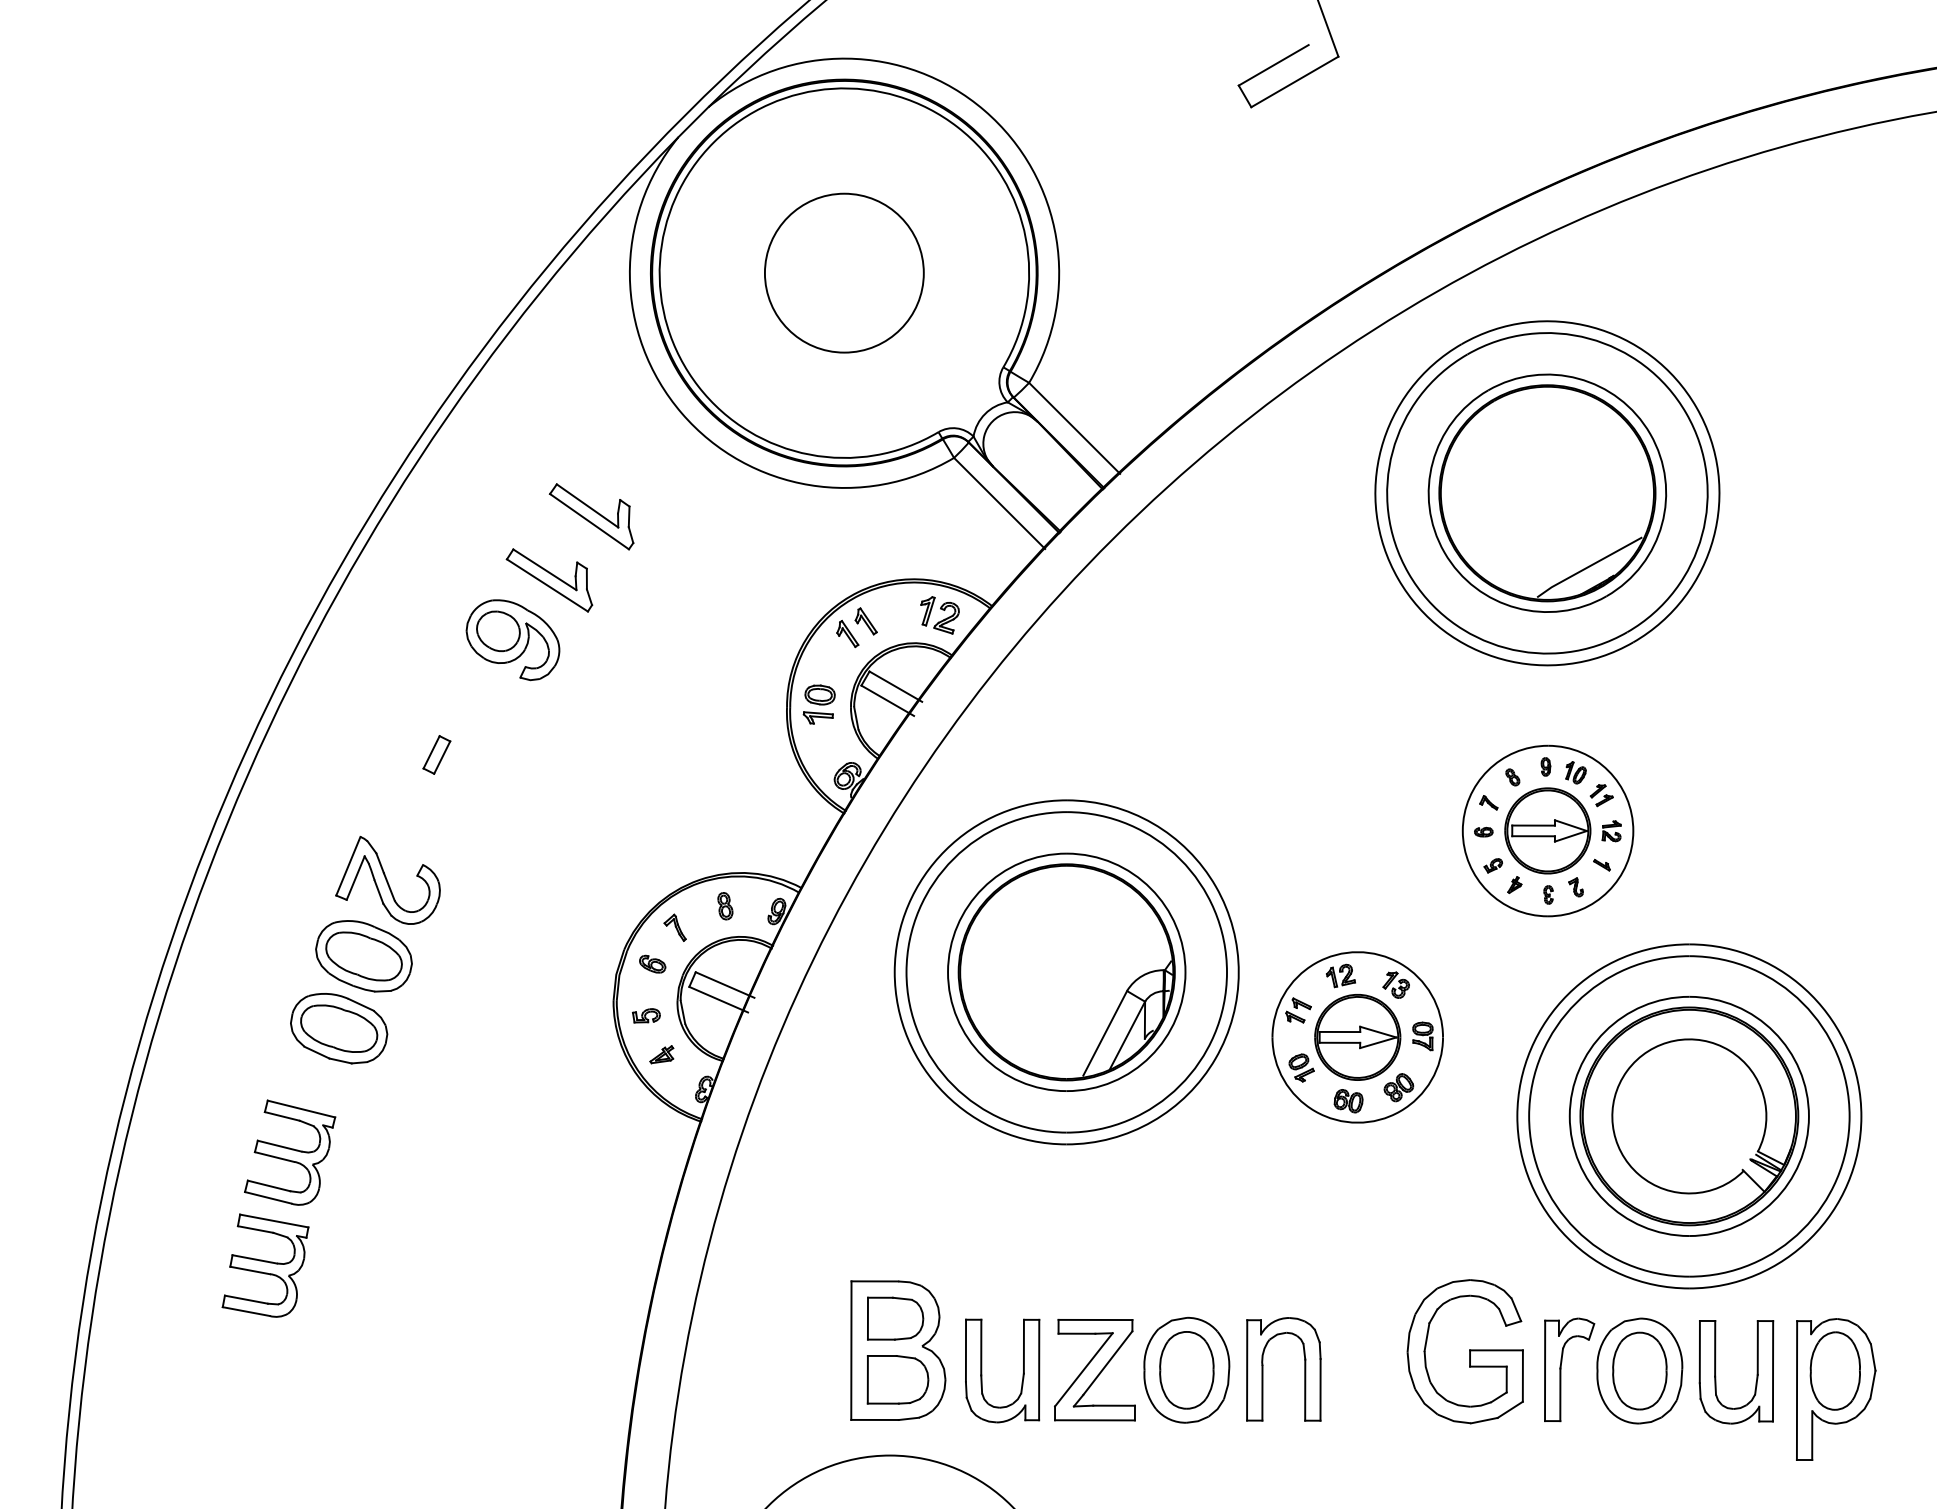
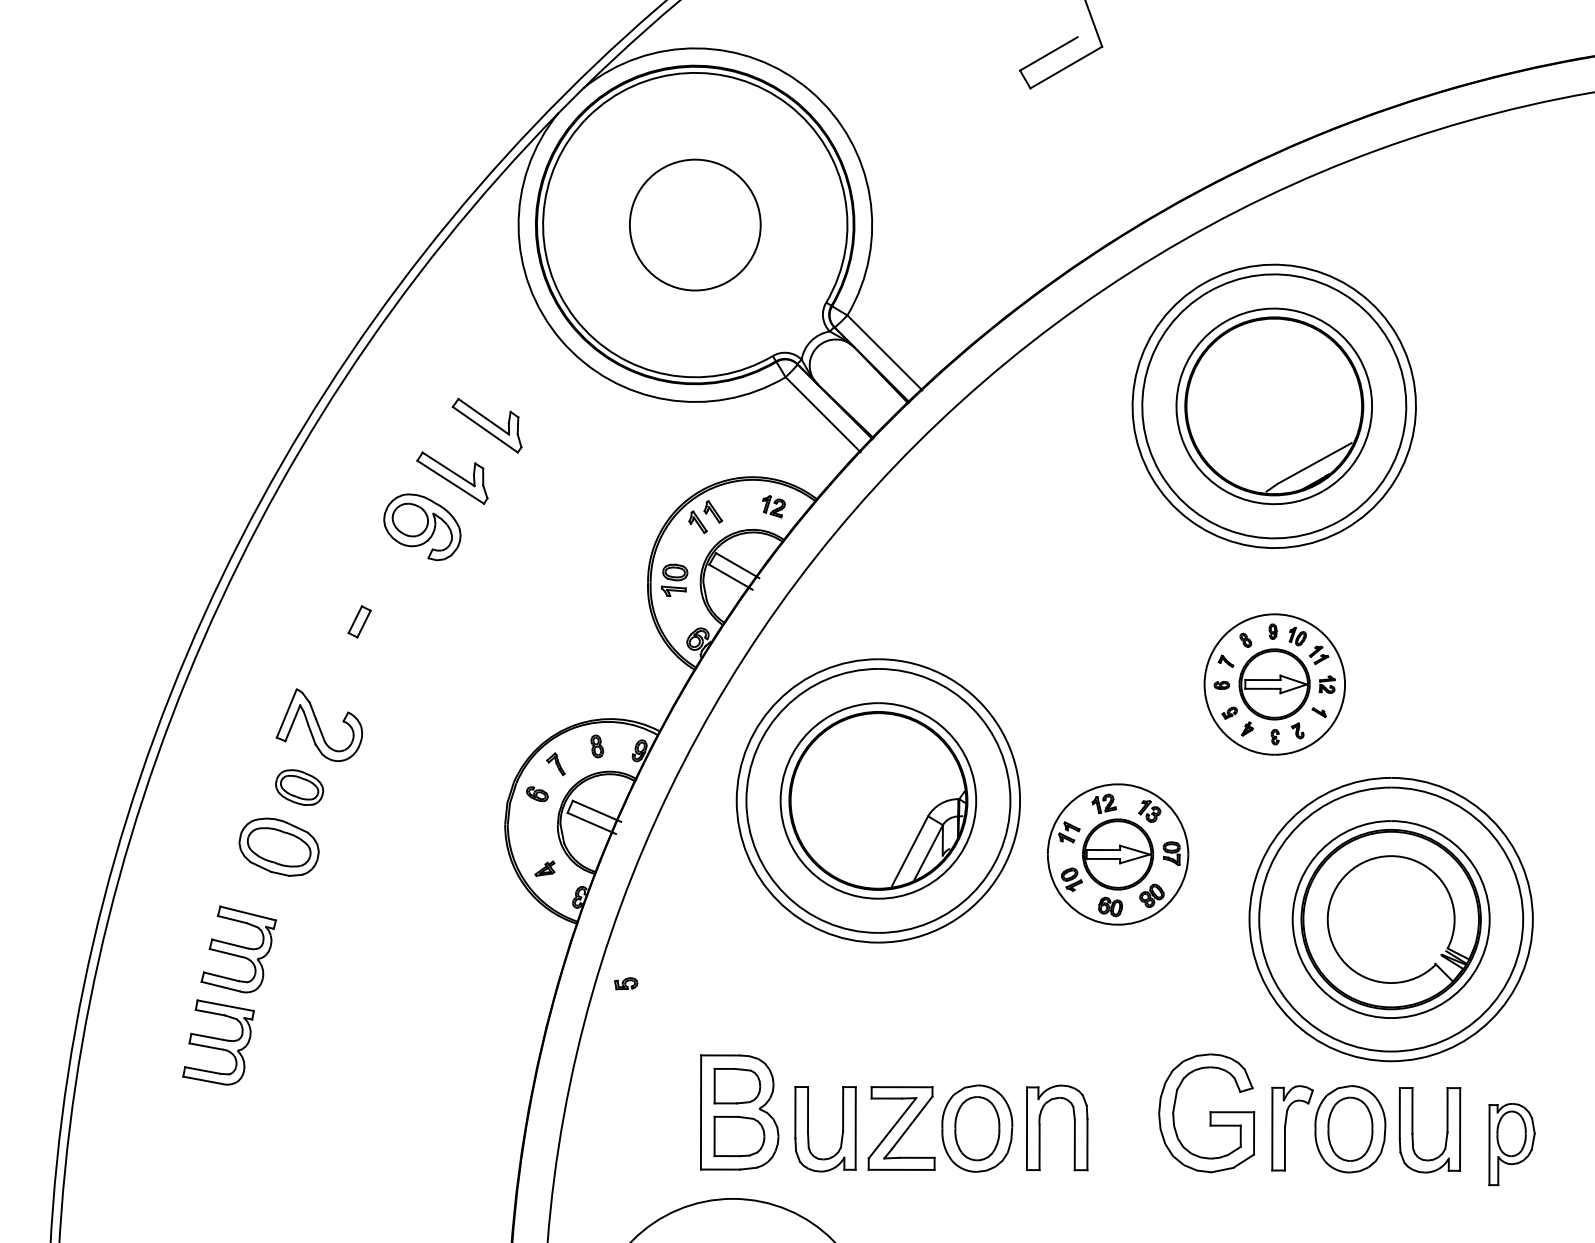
part: (939, 614) -> (773, 506), size x0.7
part: (363, 956) -> (299, 787), size x0.6
part: (646, 1015) -> (626, 983), moved
part: (1835, 1389) -> (1511, 1144), size x0.7

